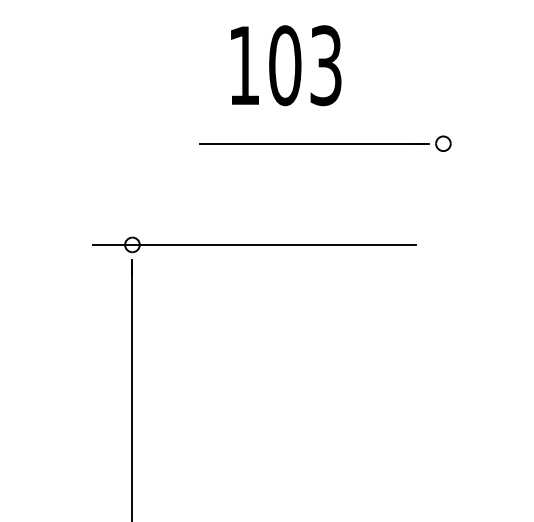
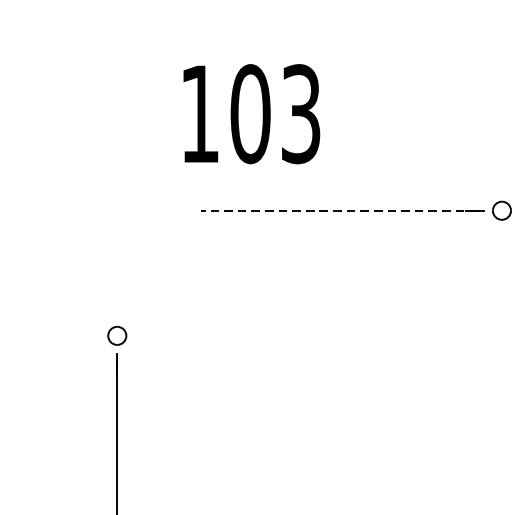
text: (286, 65) -> (252, 113), moved
line: (311, 143) -> (338, 210), solid -> dashed
line: (254, 244) -> (268, 335), removed

